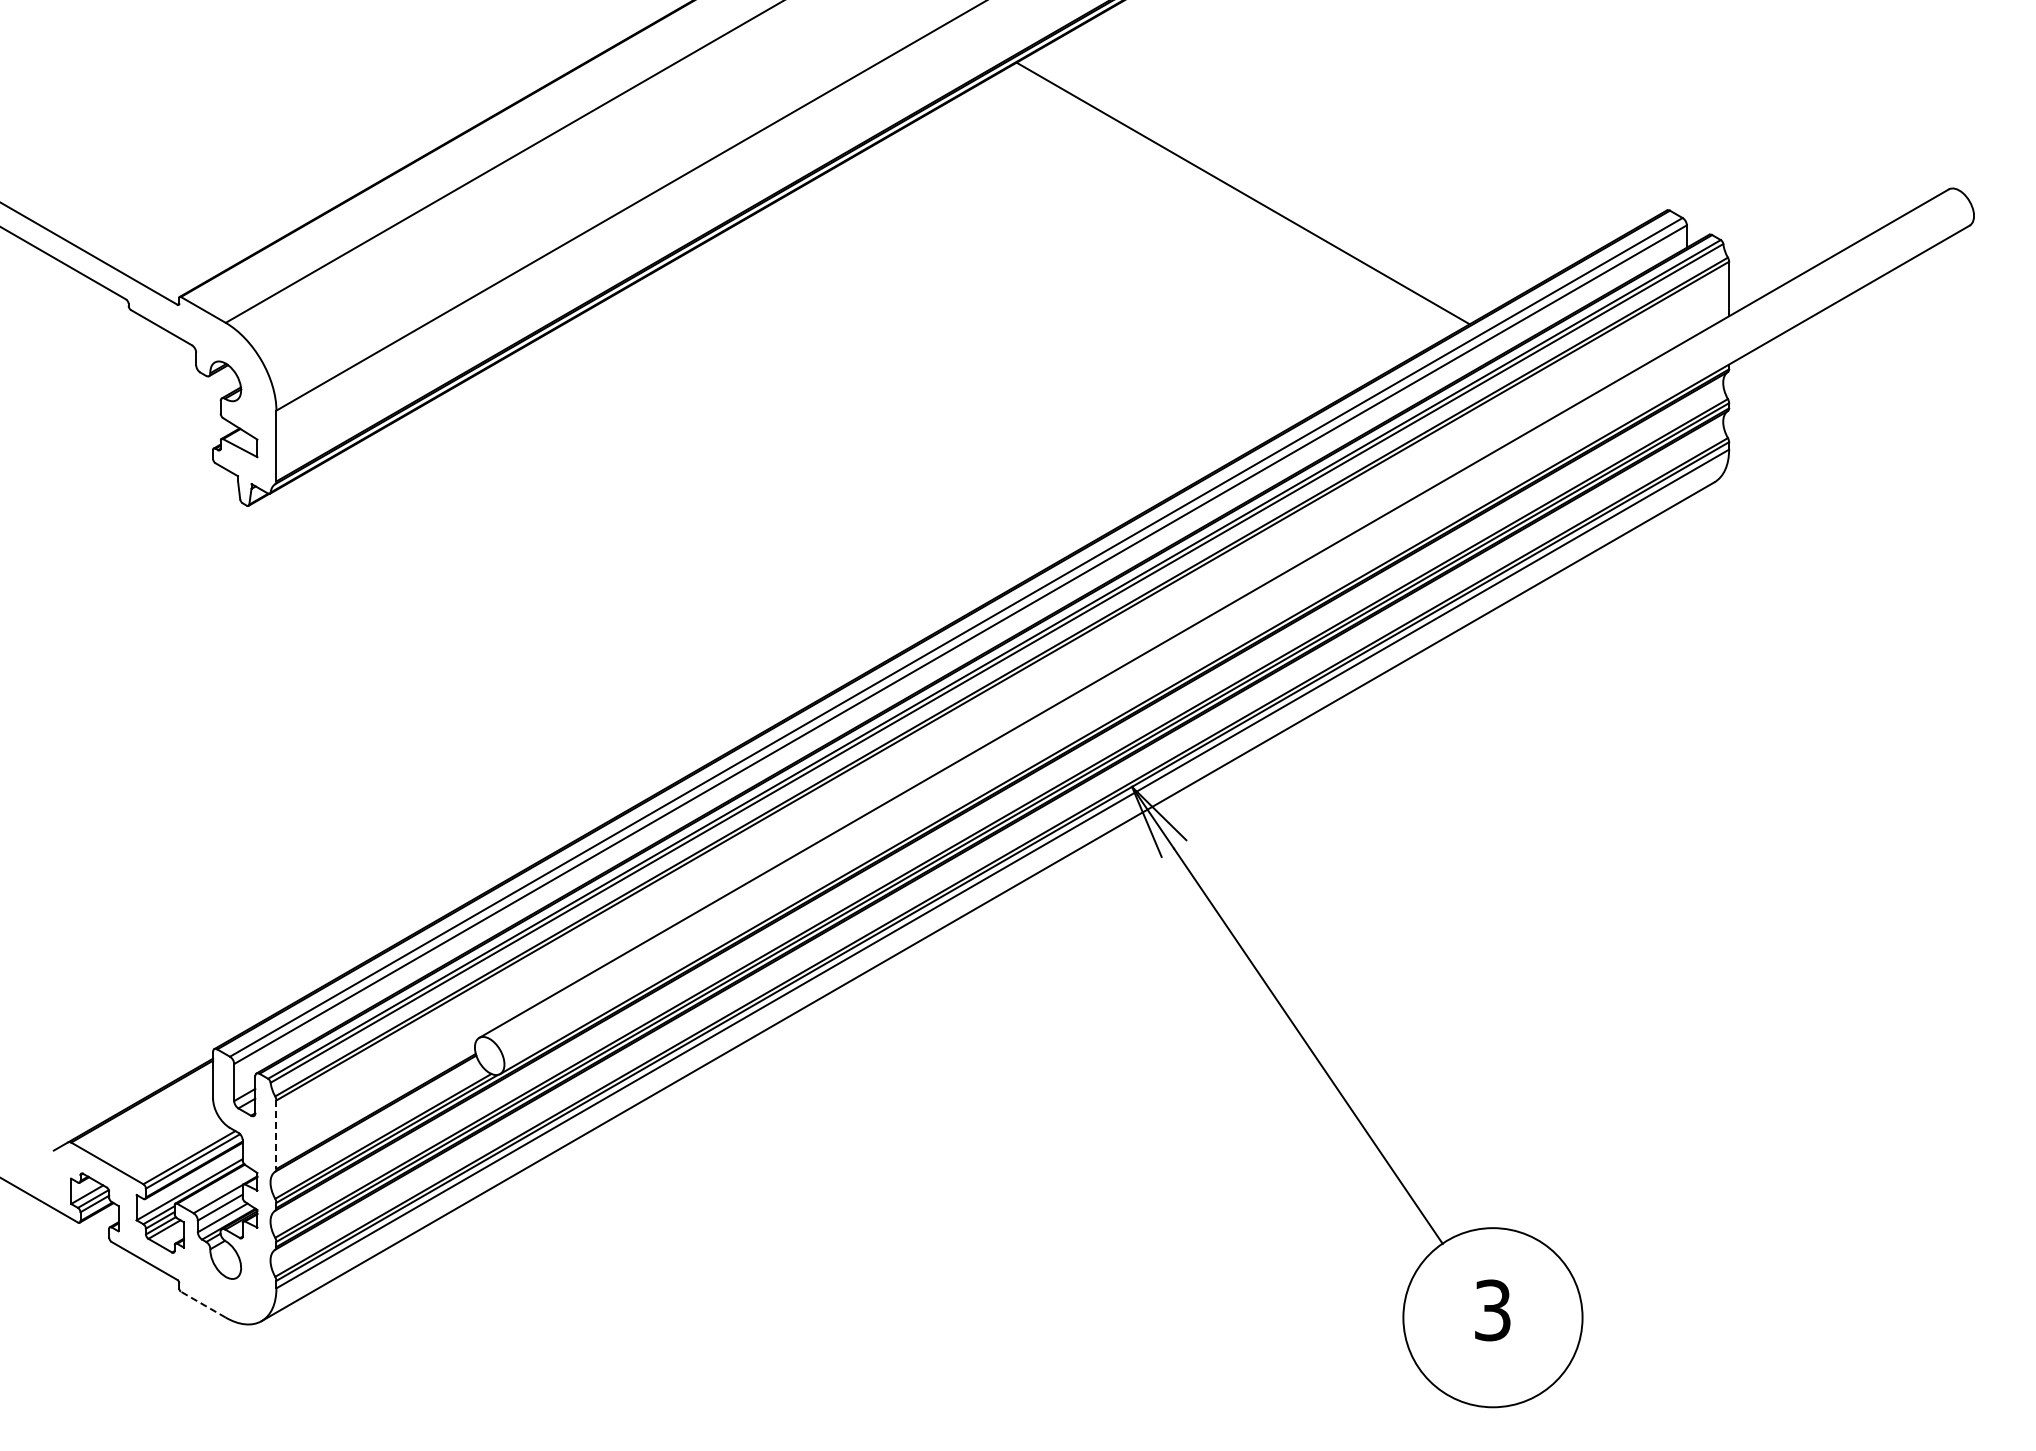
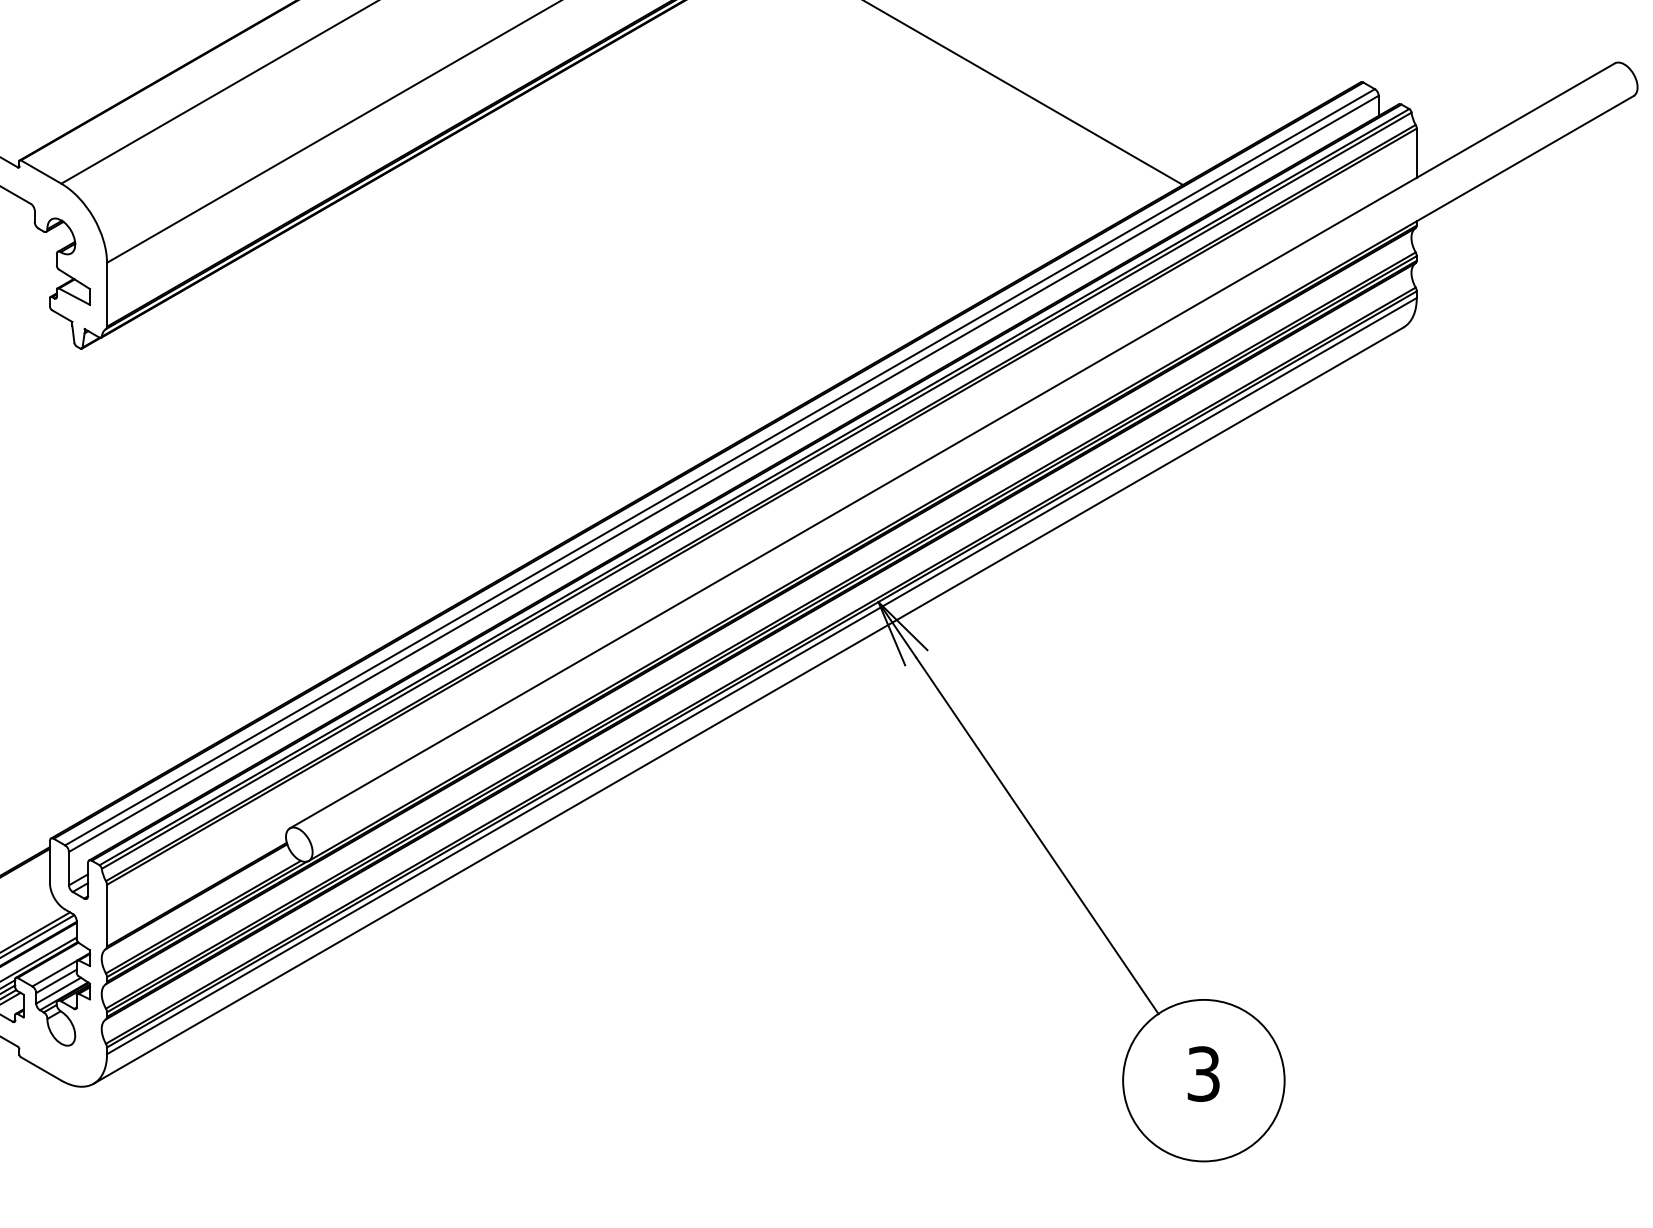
line: (276, 1135) -> (107, 916), dashed -> solid
line: (203, 1304) -> (41, 1068), dashed -> solid

